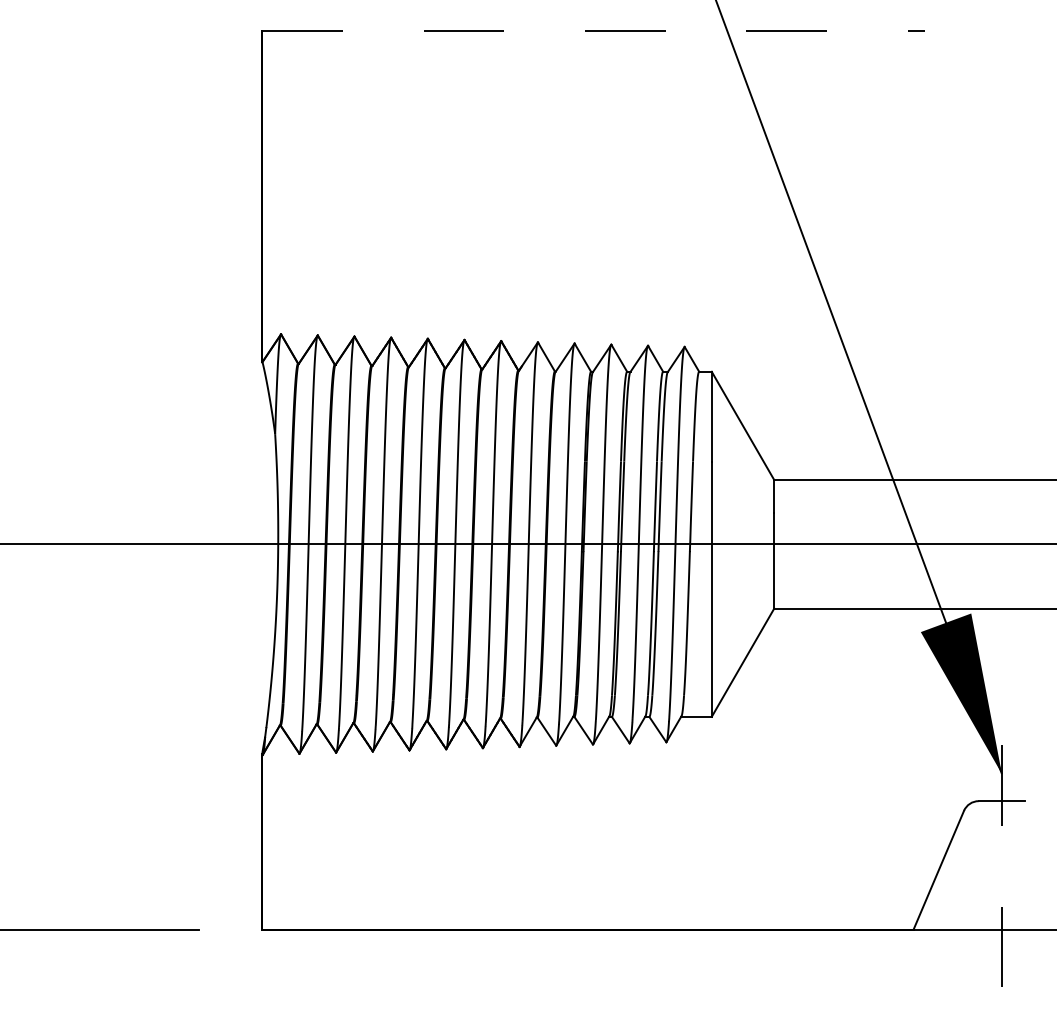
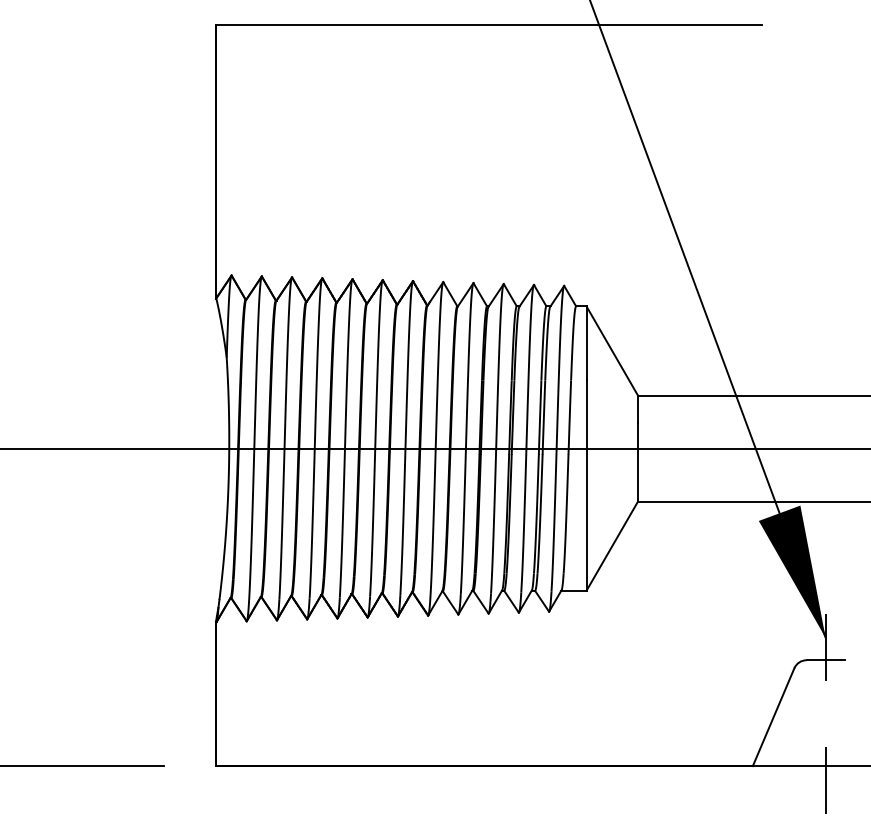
line: (594, 30) -> (489, 25), dashed -> solid

